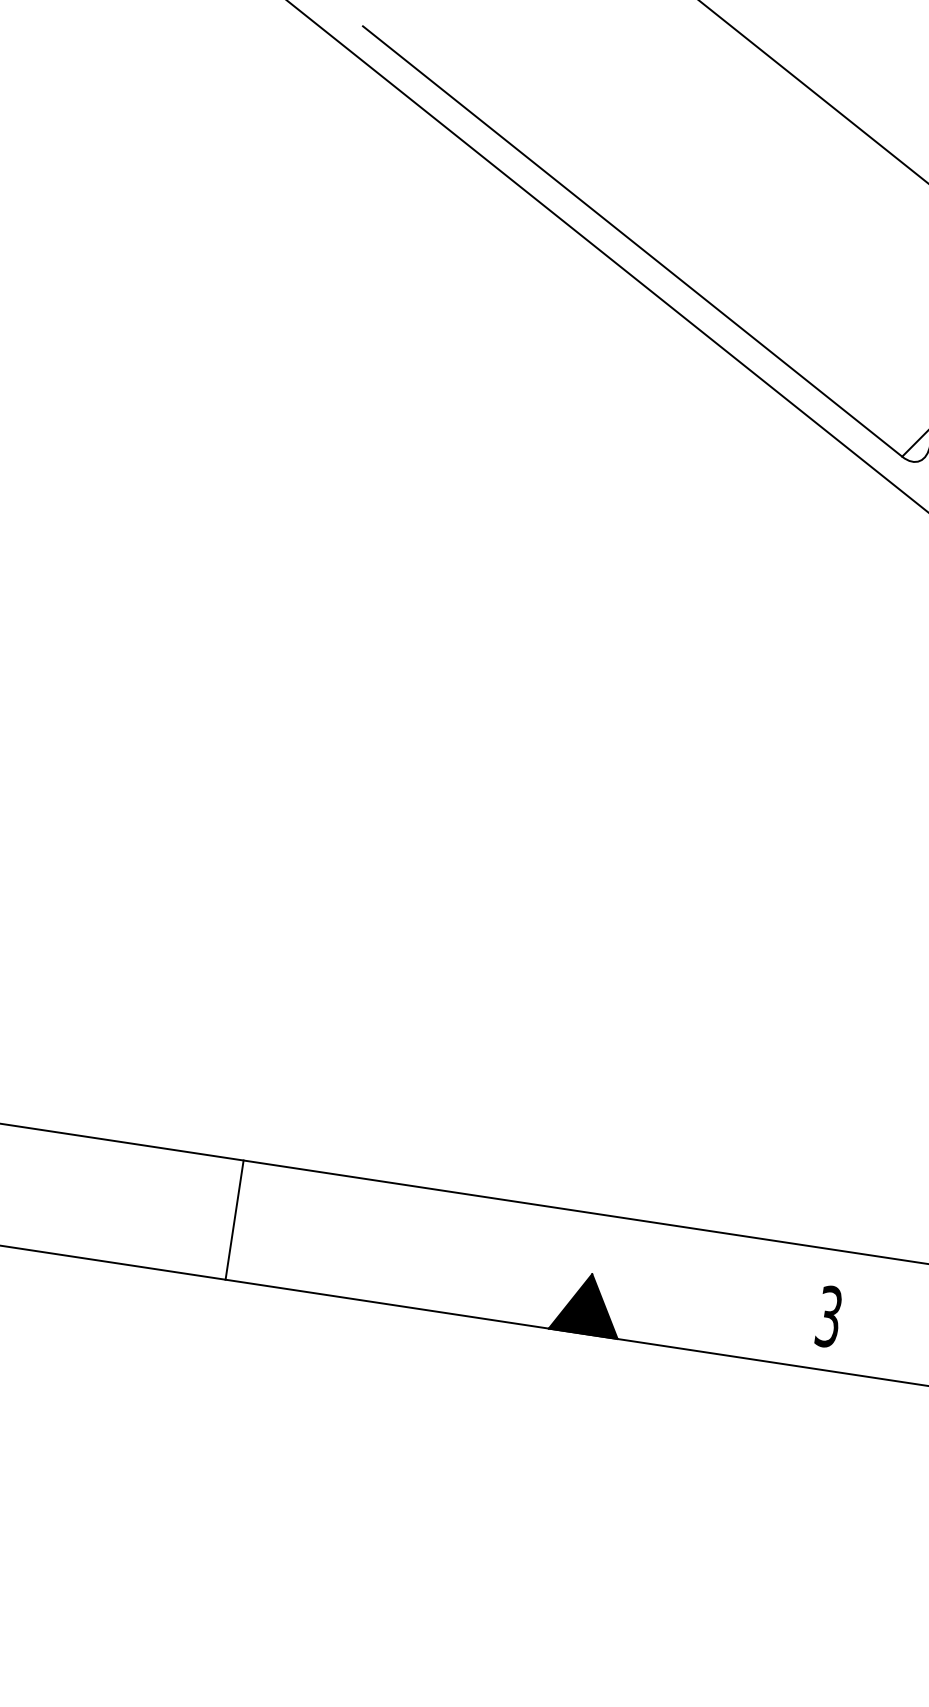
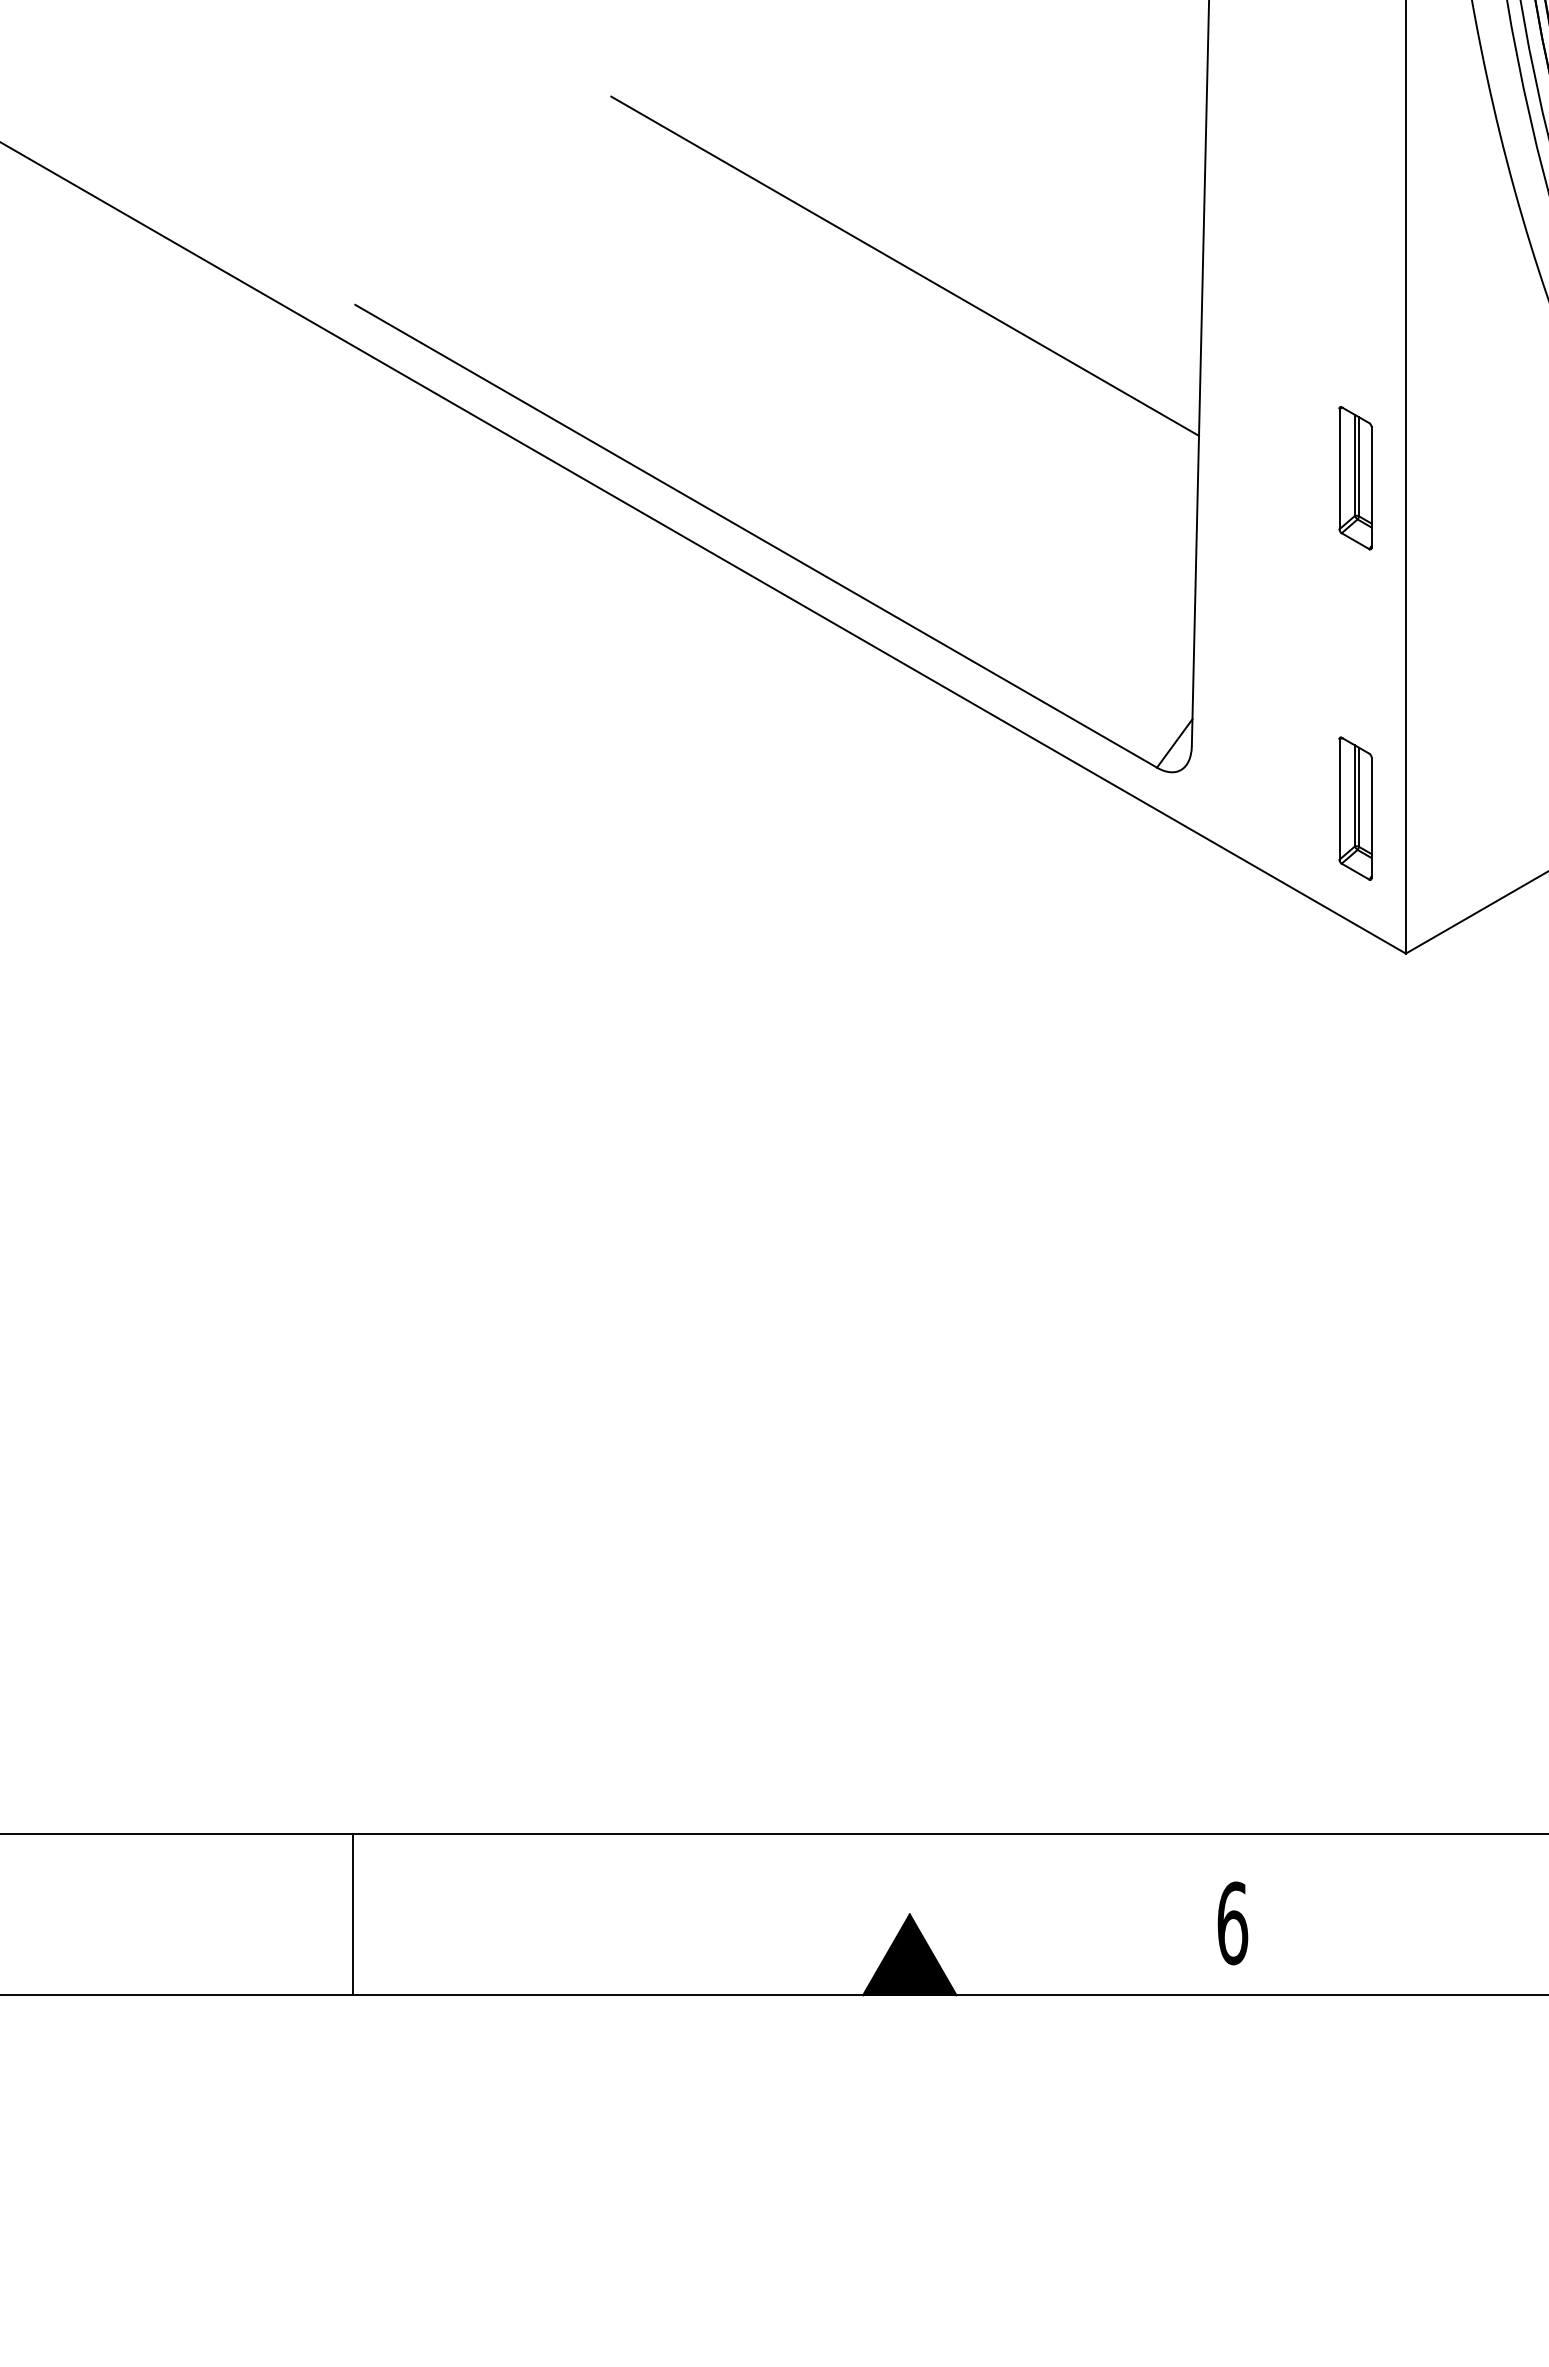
line: (234, 1220) -> (352, 1914), moved
text: (829, 1316) -> (1232, 1923), 3 -> 6

